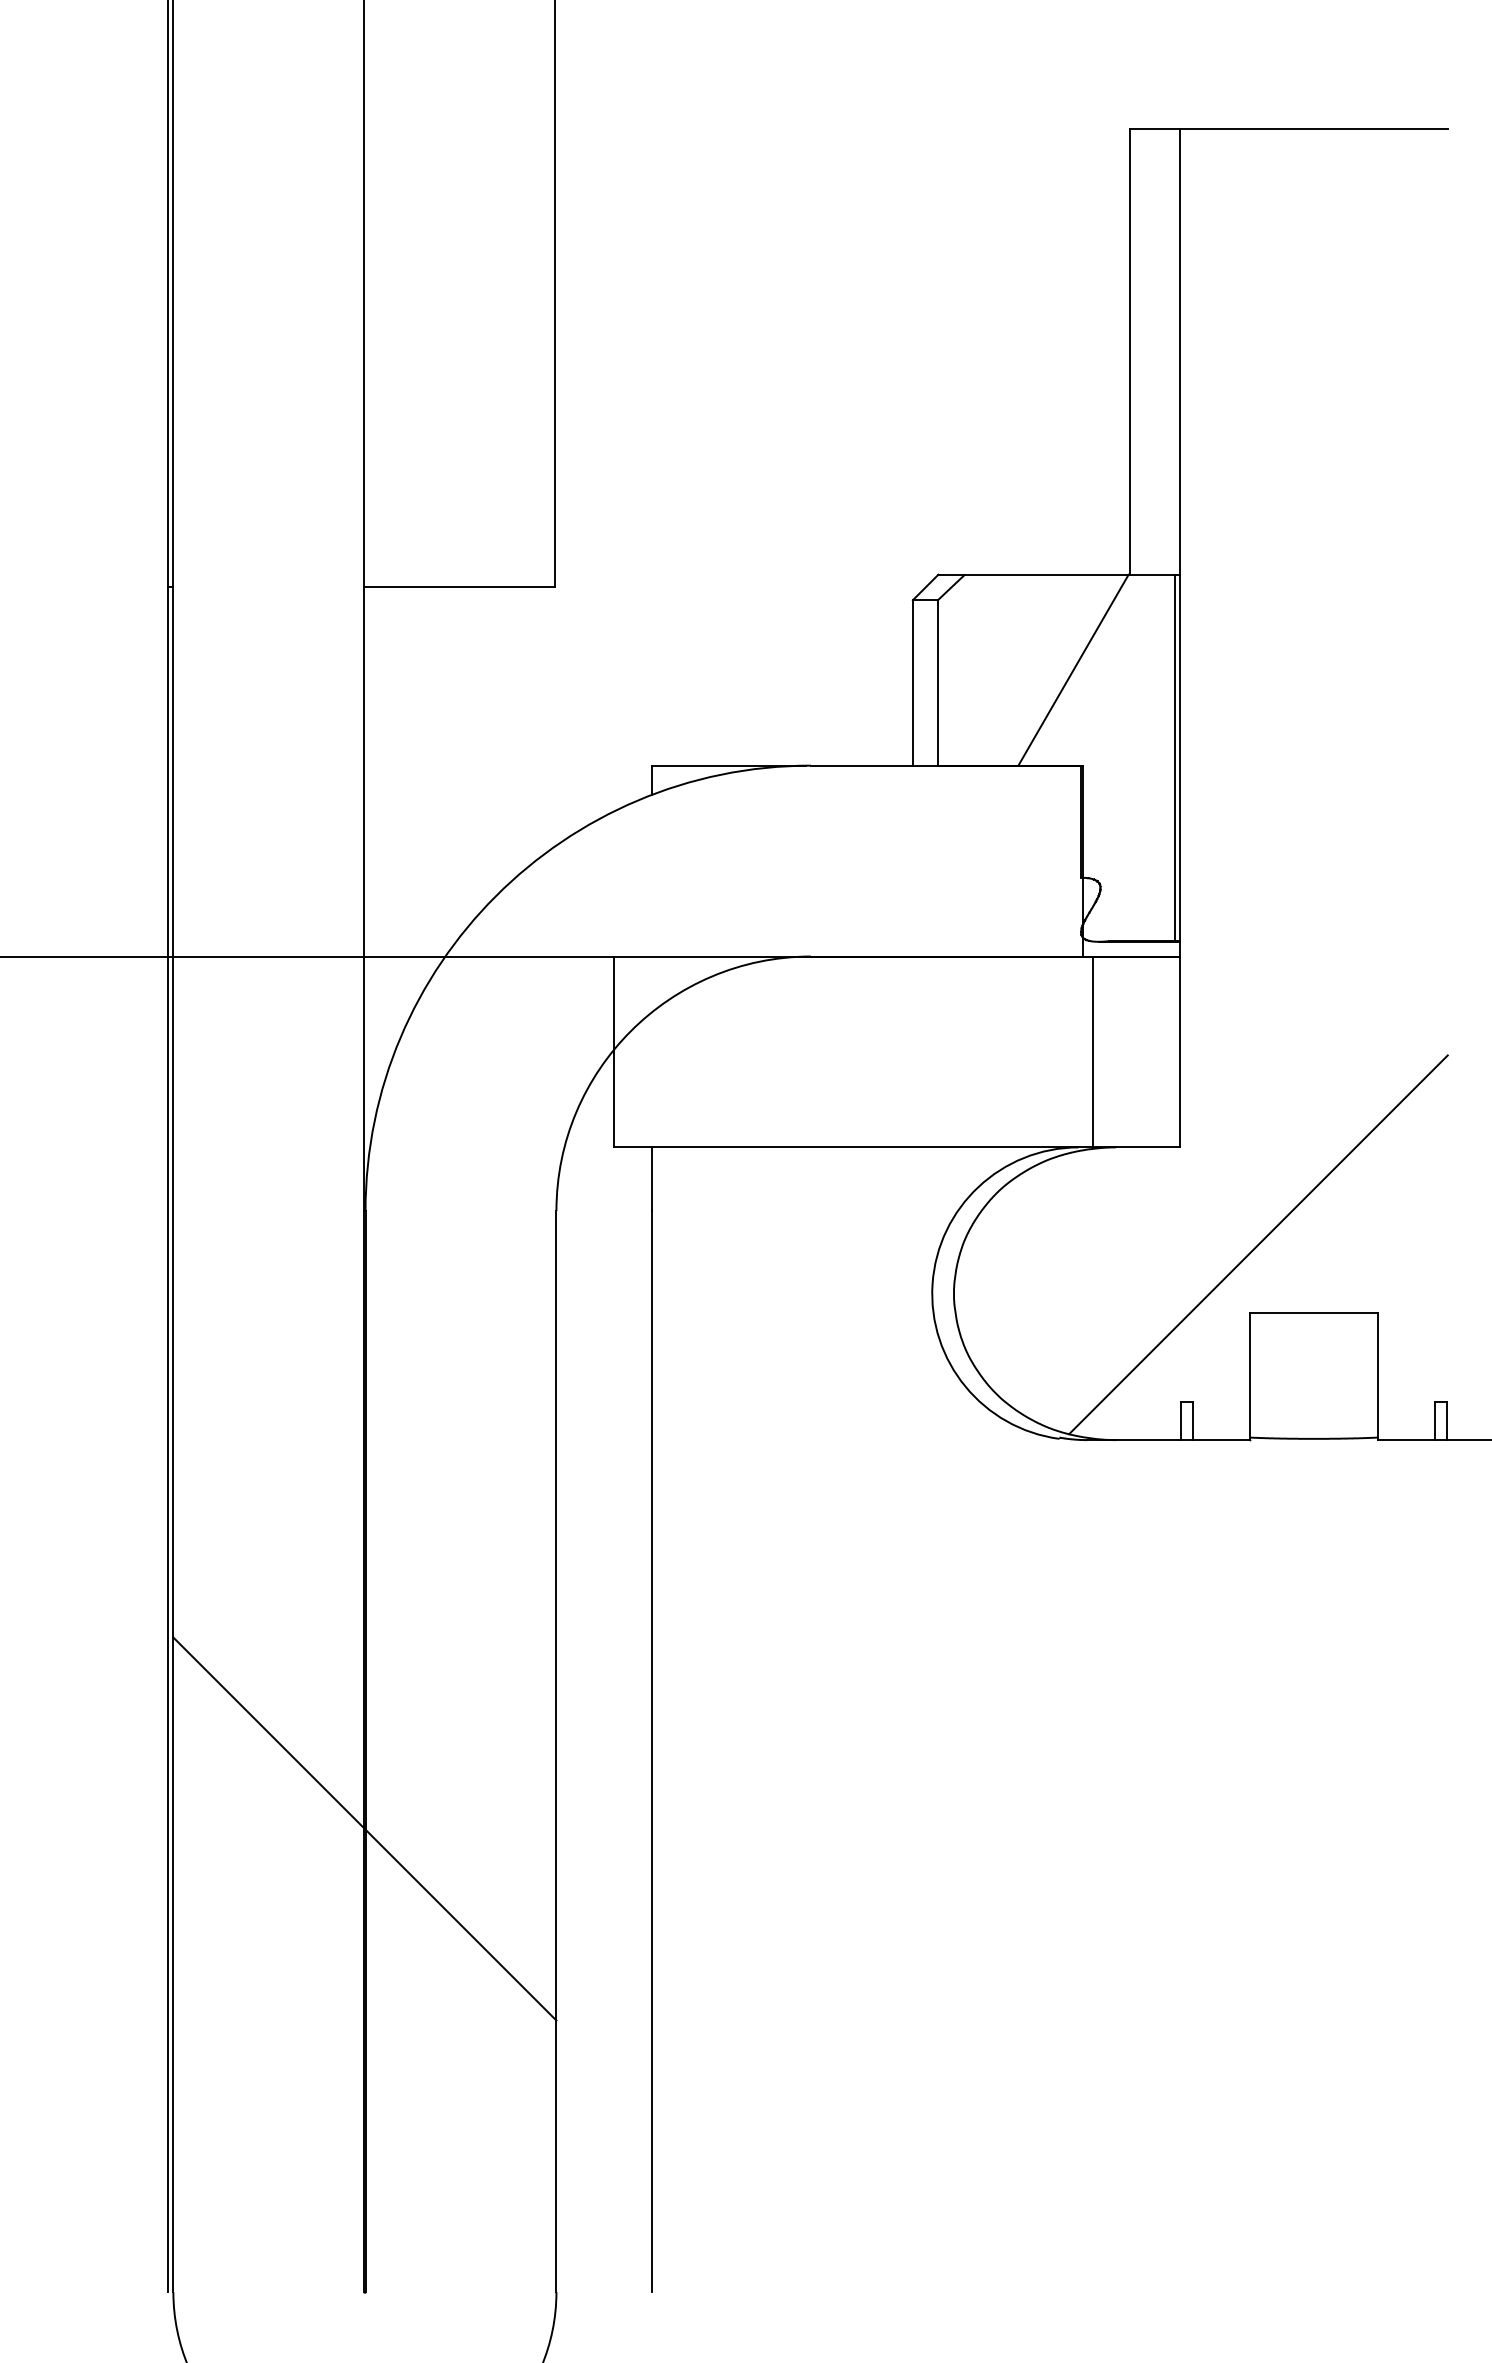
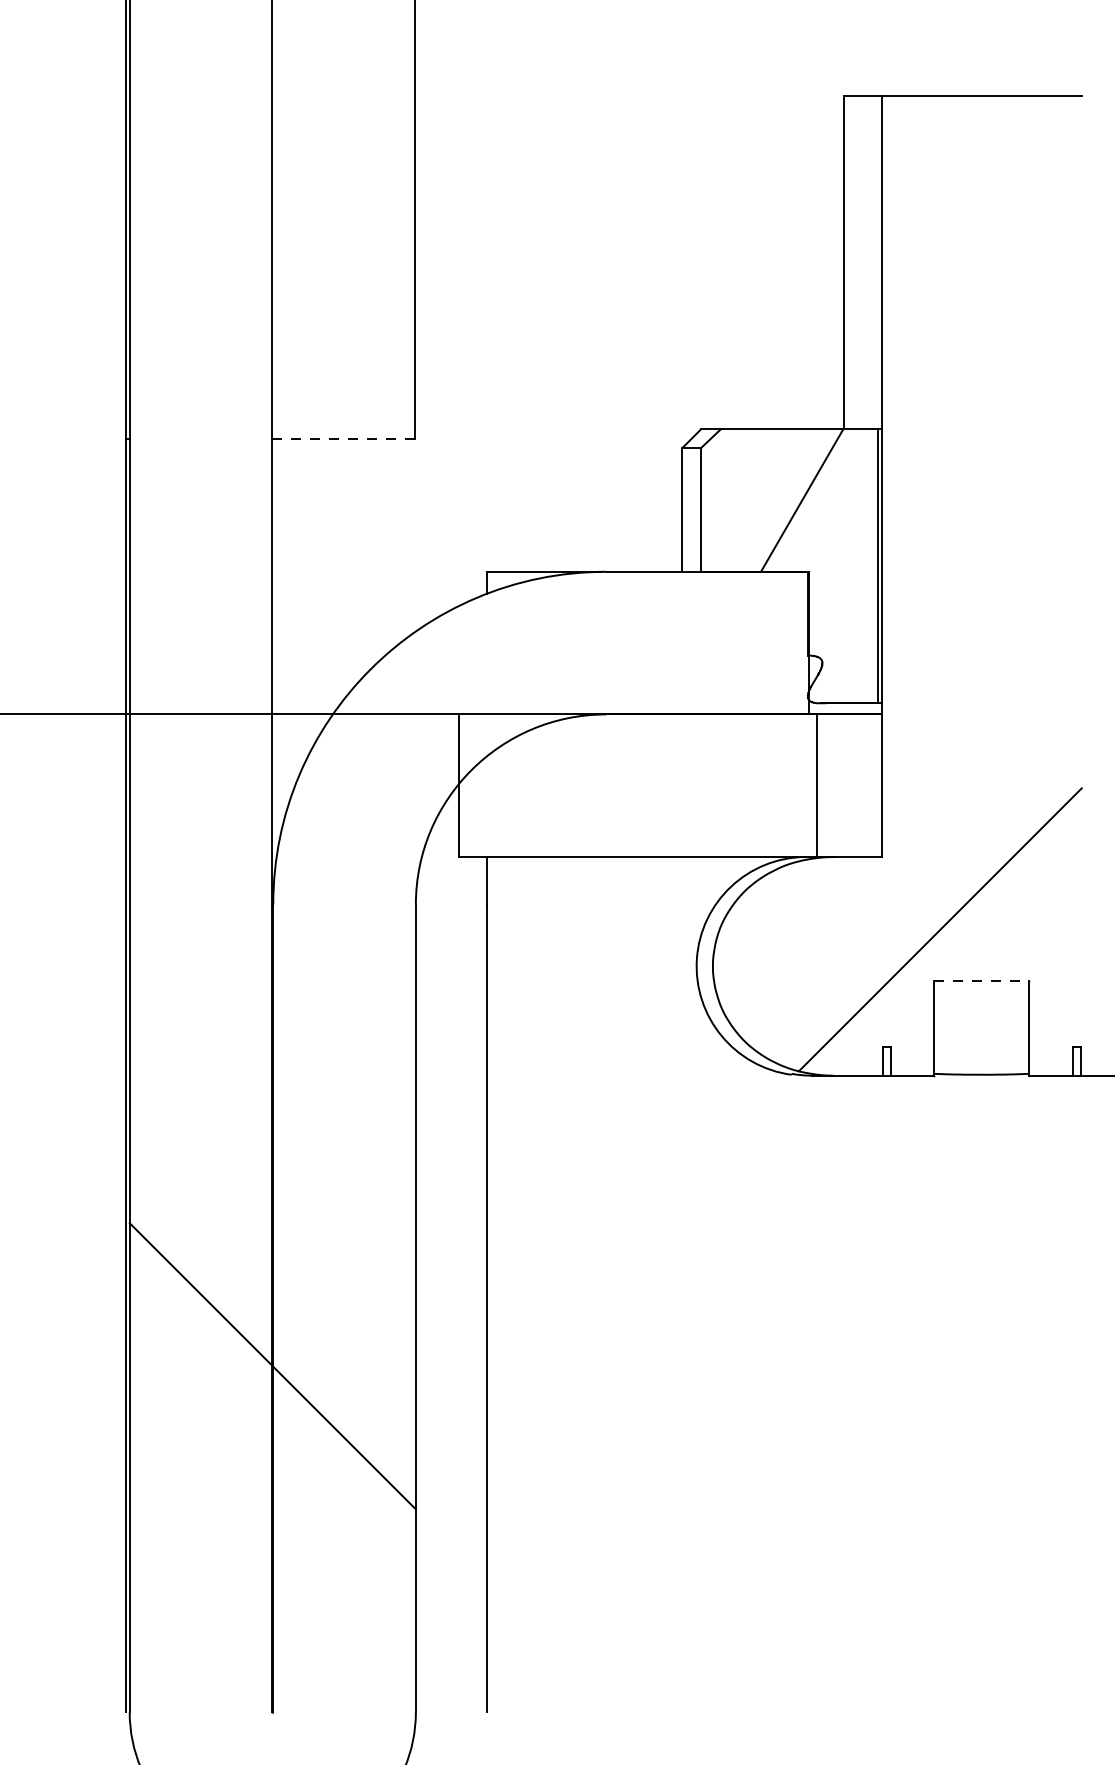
line: (460, 587) -> (344, 438), solid -> dashed
line: (1314, 1312) -> (982, 980), solid -> dashed

